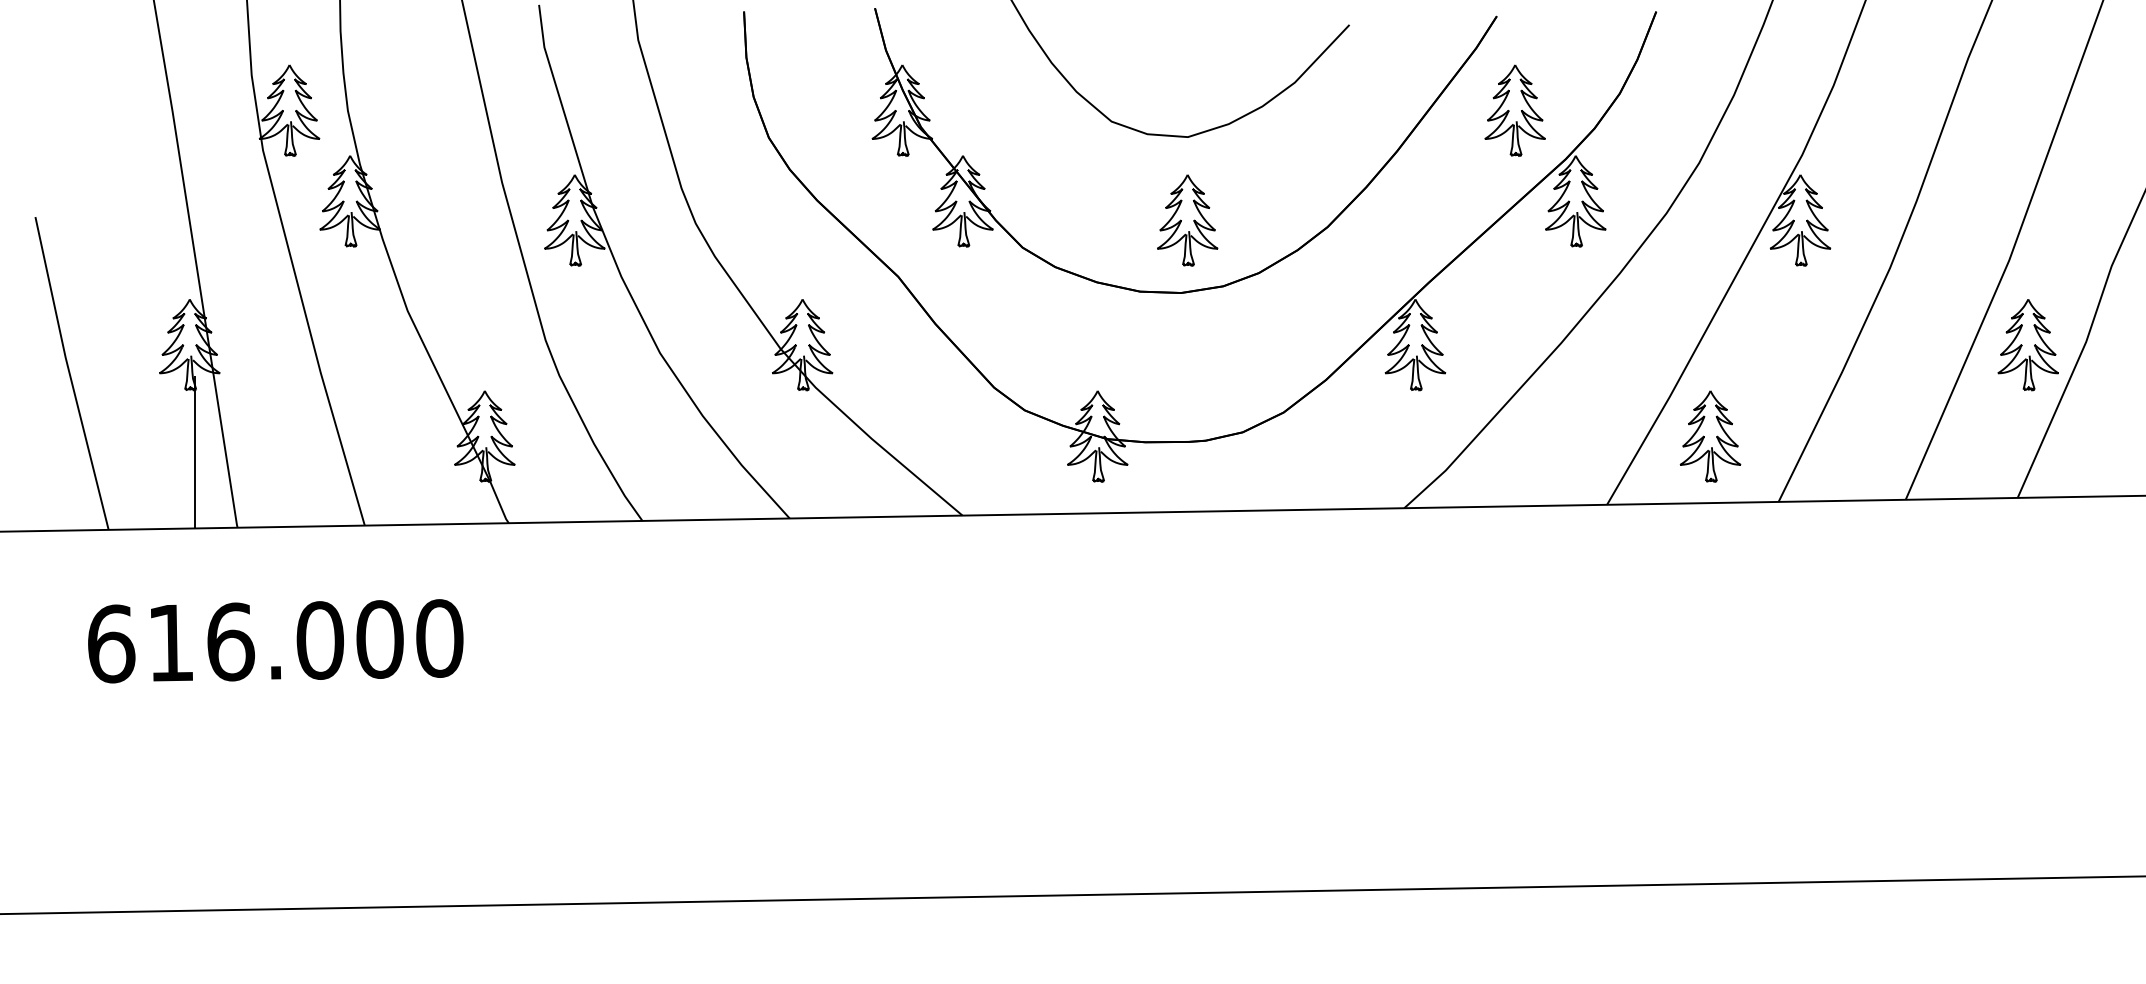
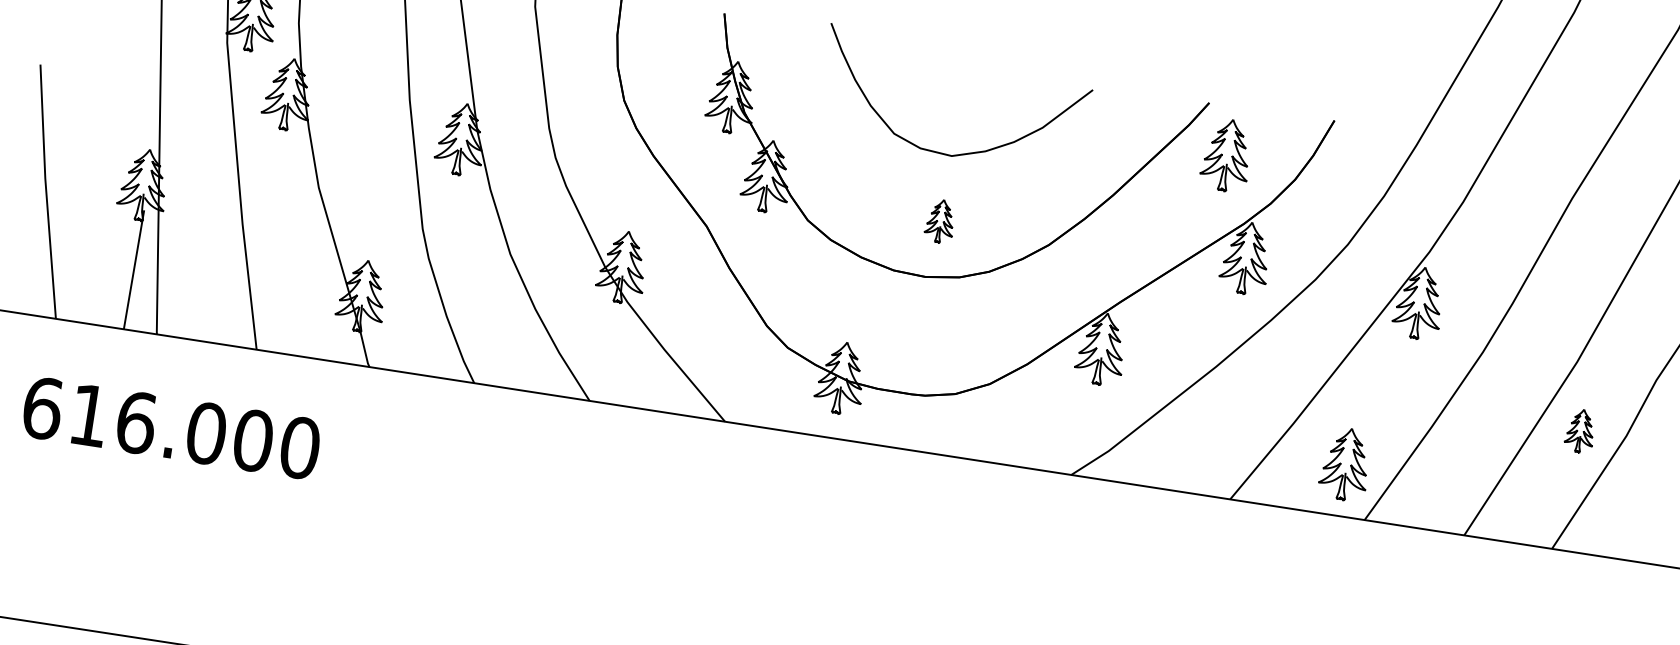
part: (1514, 110) -> (1226, 155), moved
part: (1187, 220) -> (940, 221), size x0.6
part: (2027, 345) -> (1580, 431), size x0.6
part: (1710, 436) -> (1345, 464), moved

